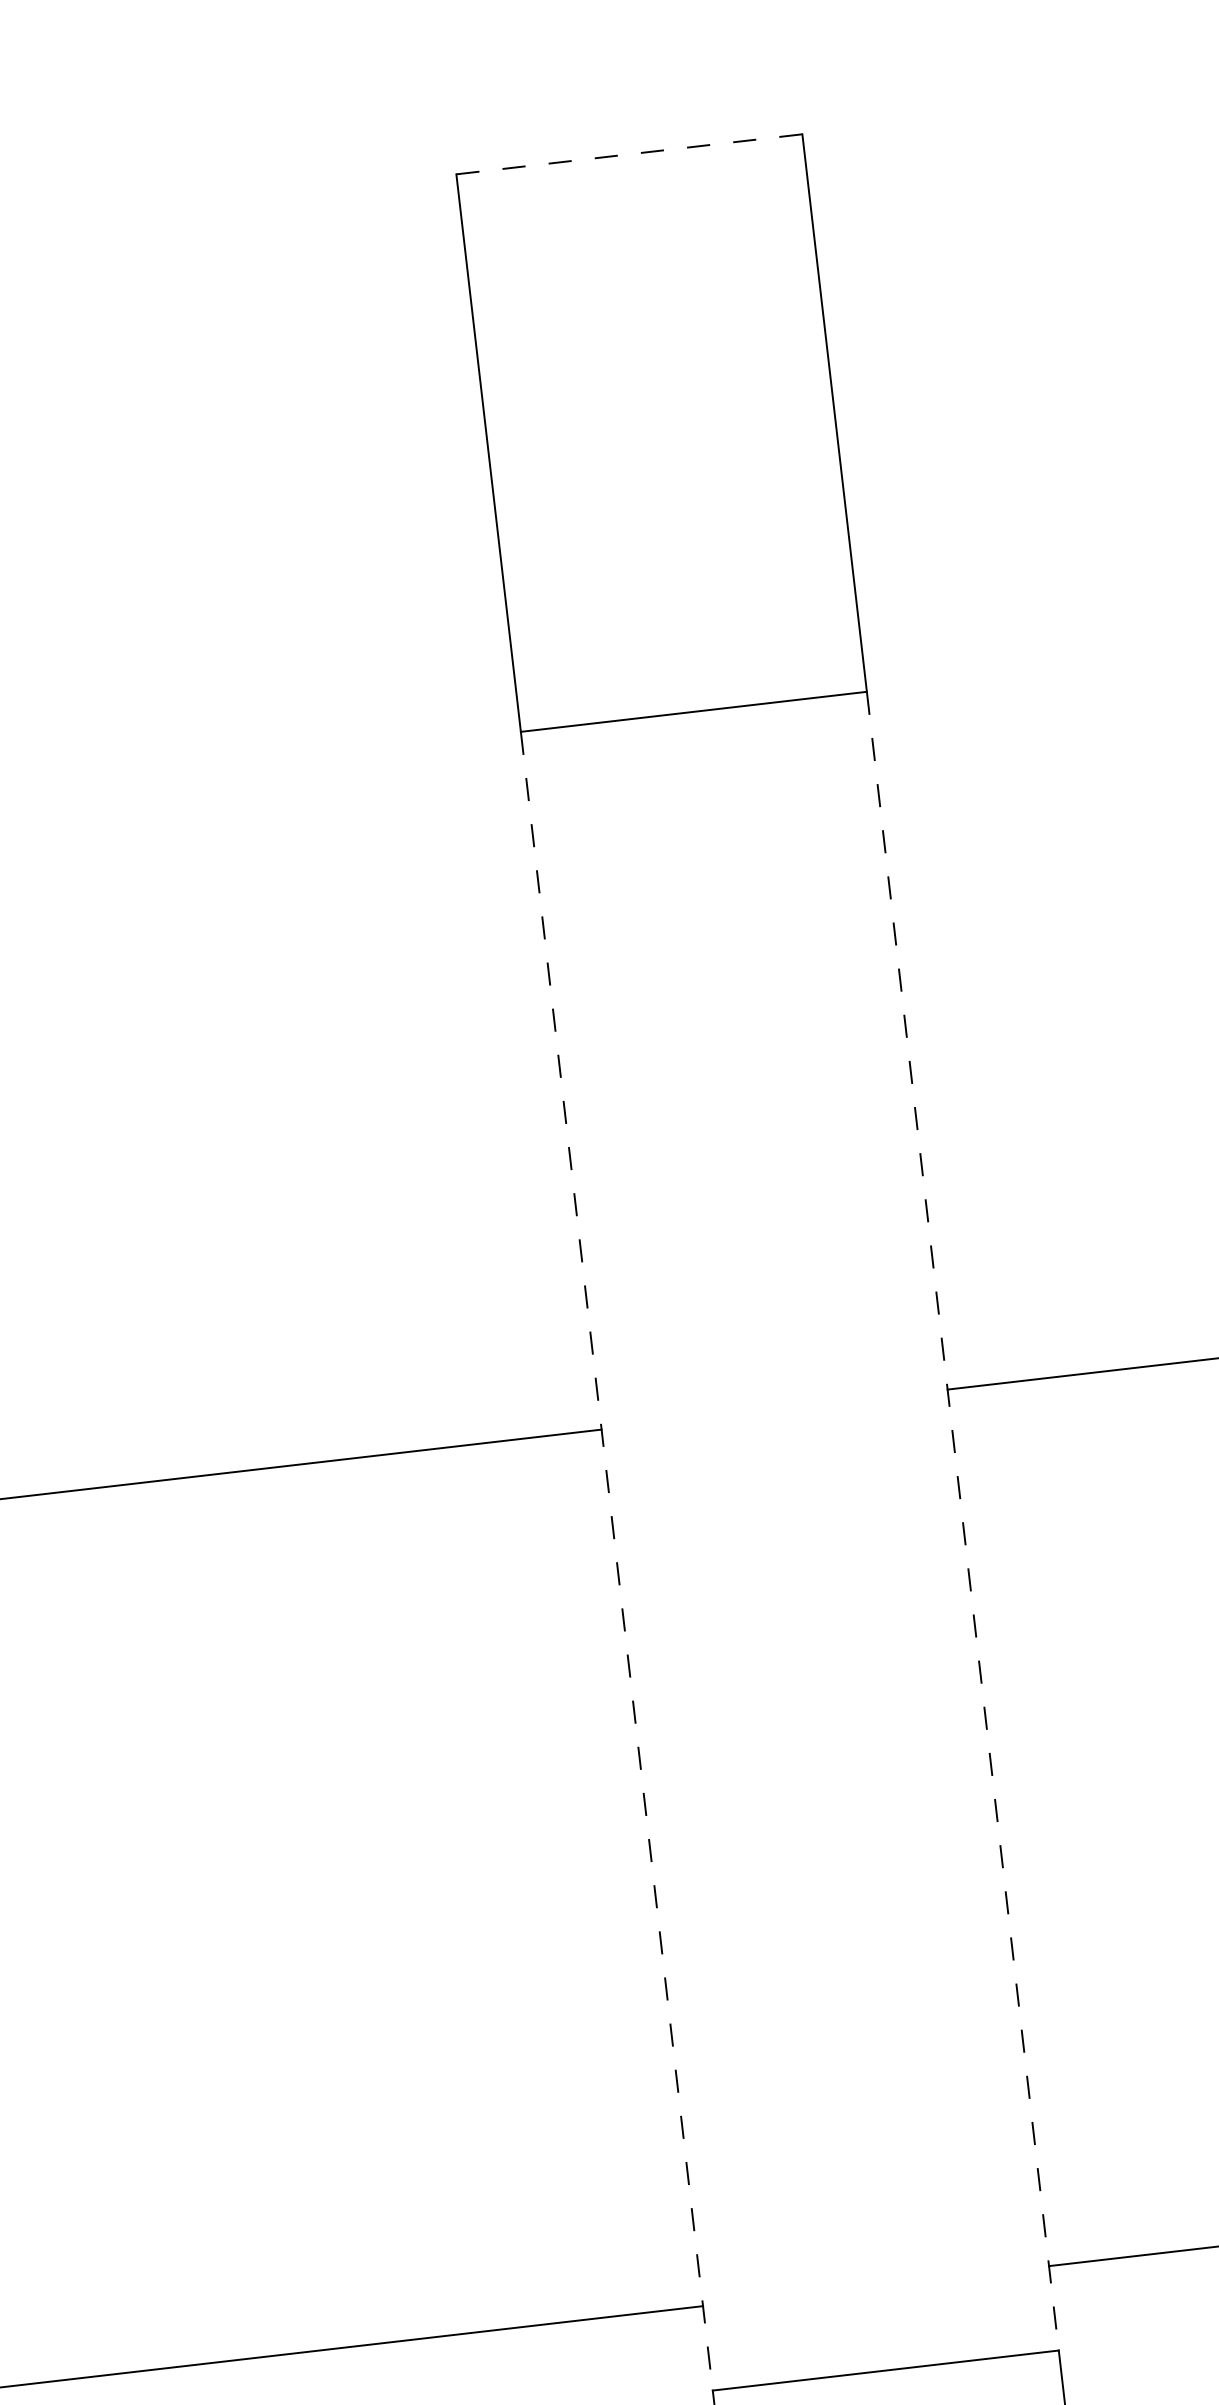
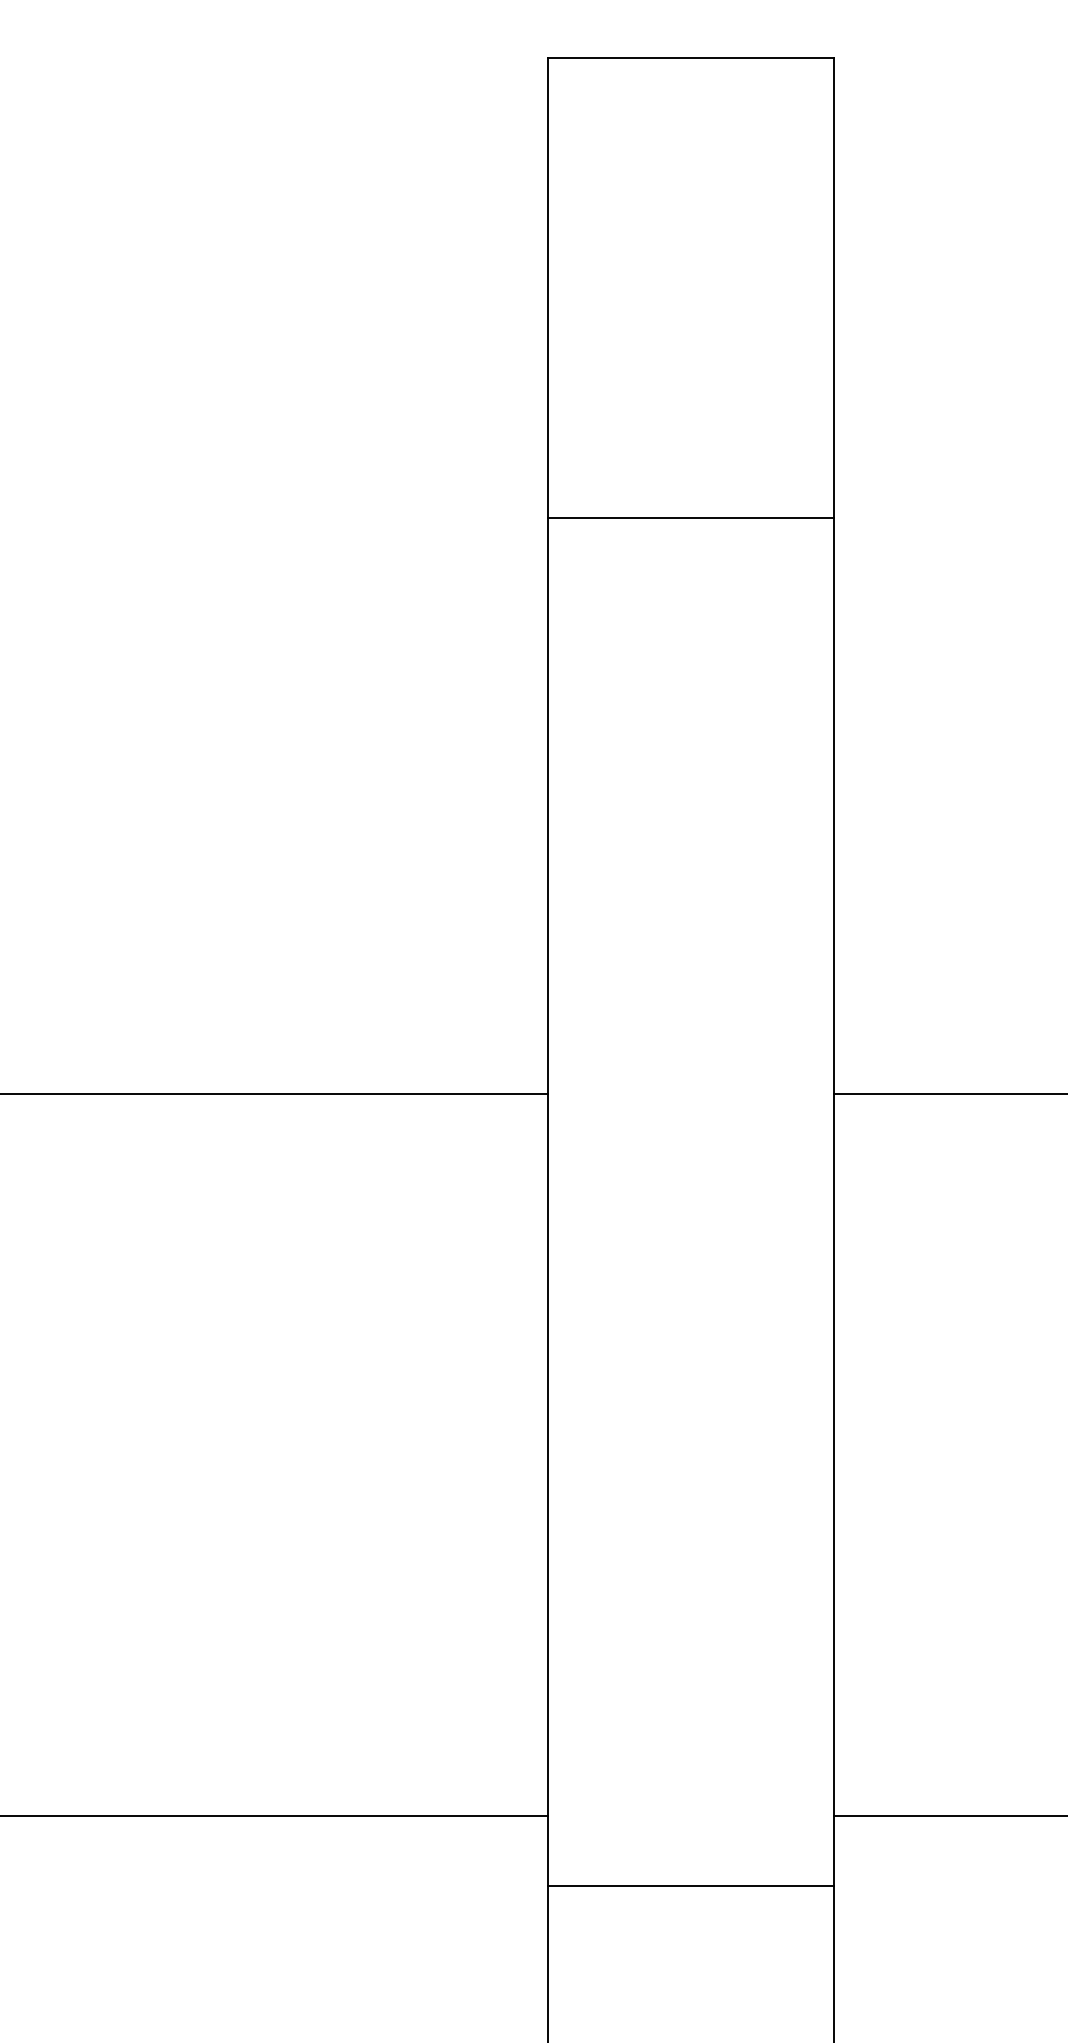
line: (628, 154) -> (690, 58), dashed -> solid
line: (962, 1521) -> (833, 1202), dashed -> solid
line: (617, 1561) -> (548, 1202), dashed -> solid

